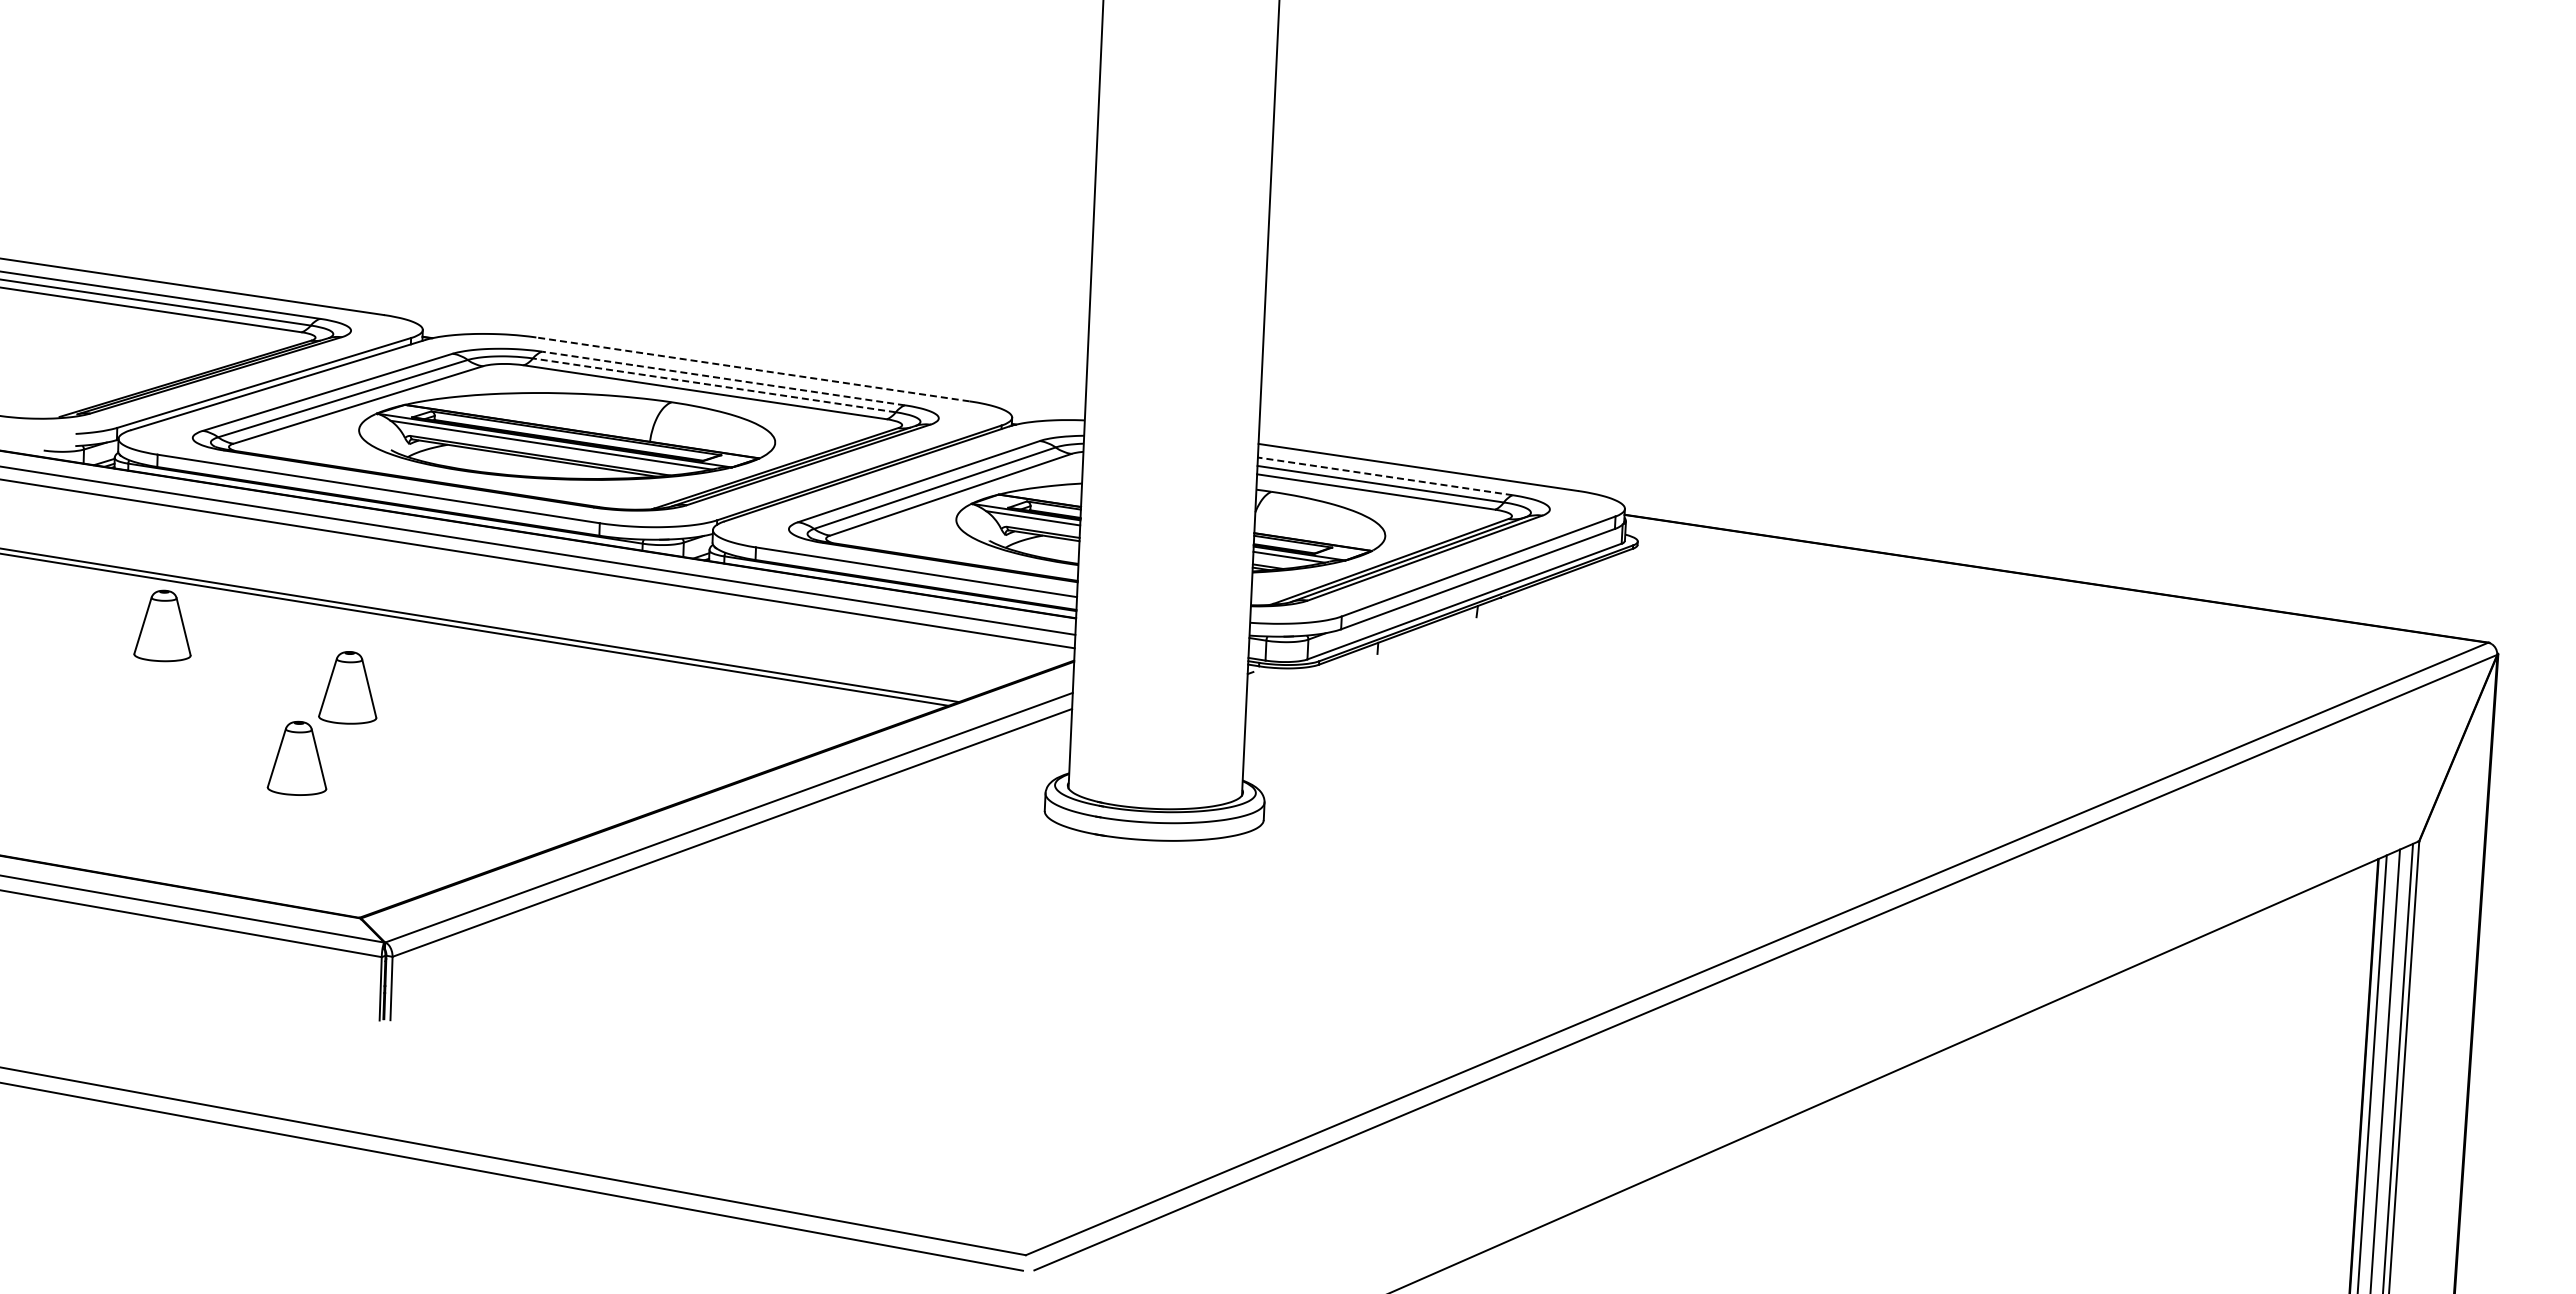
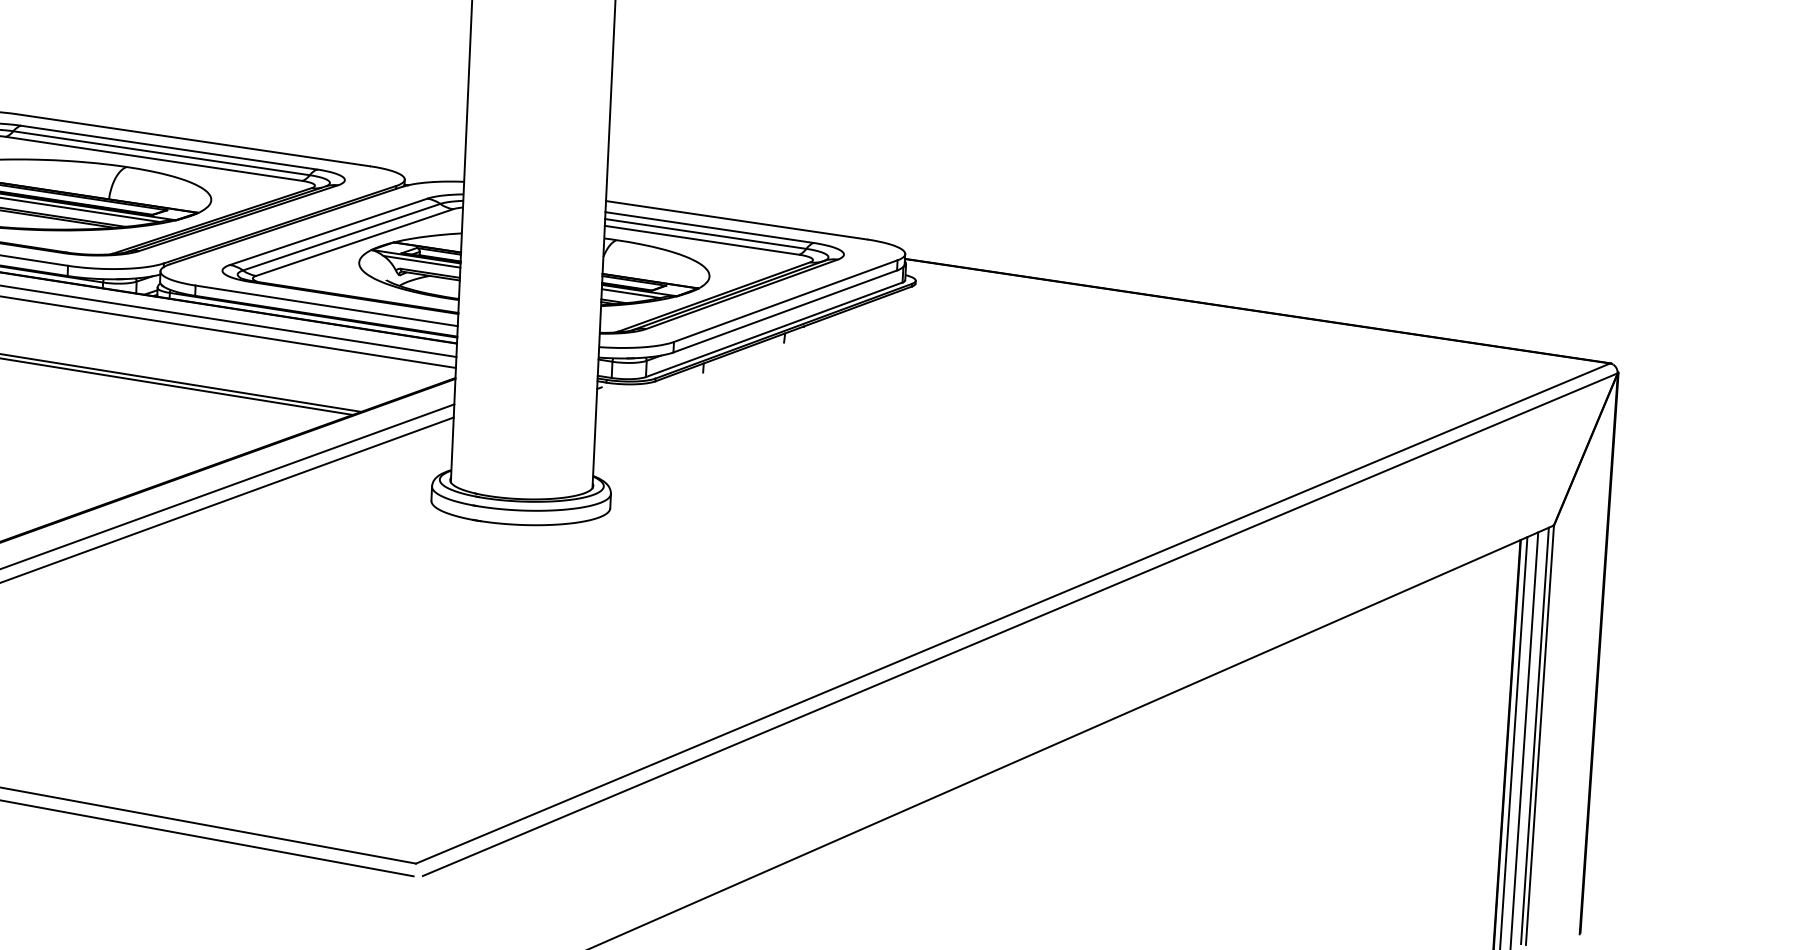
line: (752, 369) -> (192, 140), dashed -> solid
line: (723, 378) -> (169, 147), dashed -> solid
line: (713, 385) -> (160, 153), dashed -> solid
line: (1385, 476) -> (709, 227), dashed -> solid

